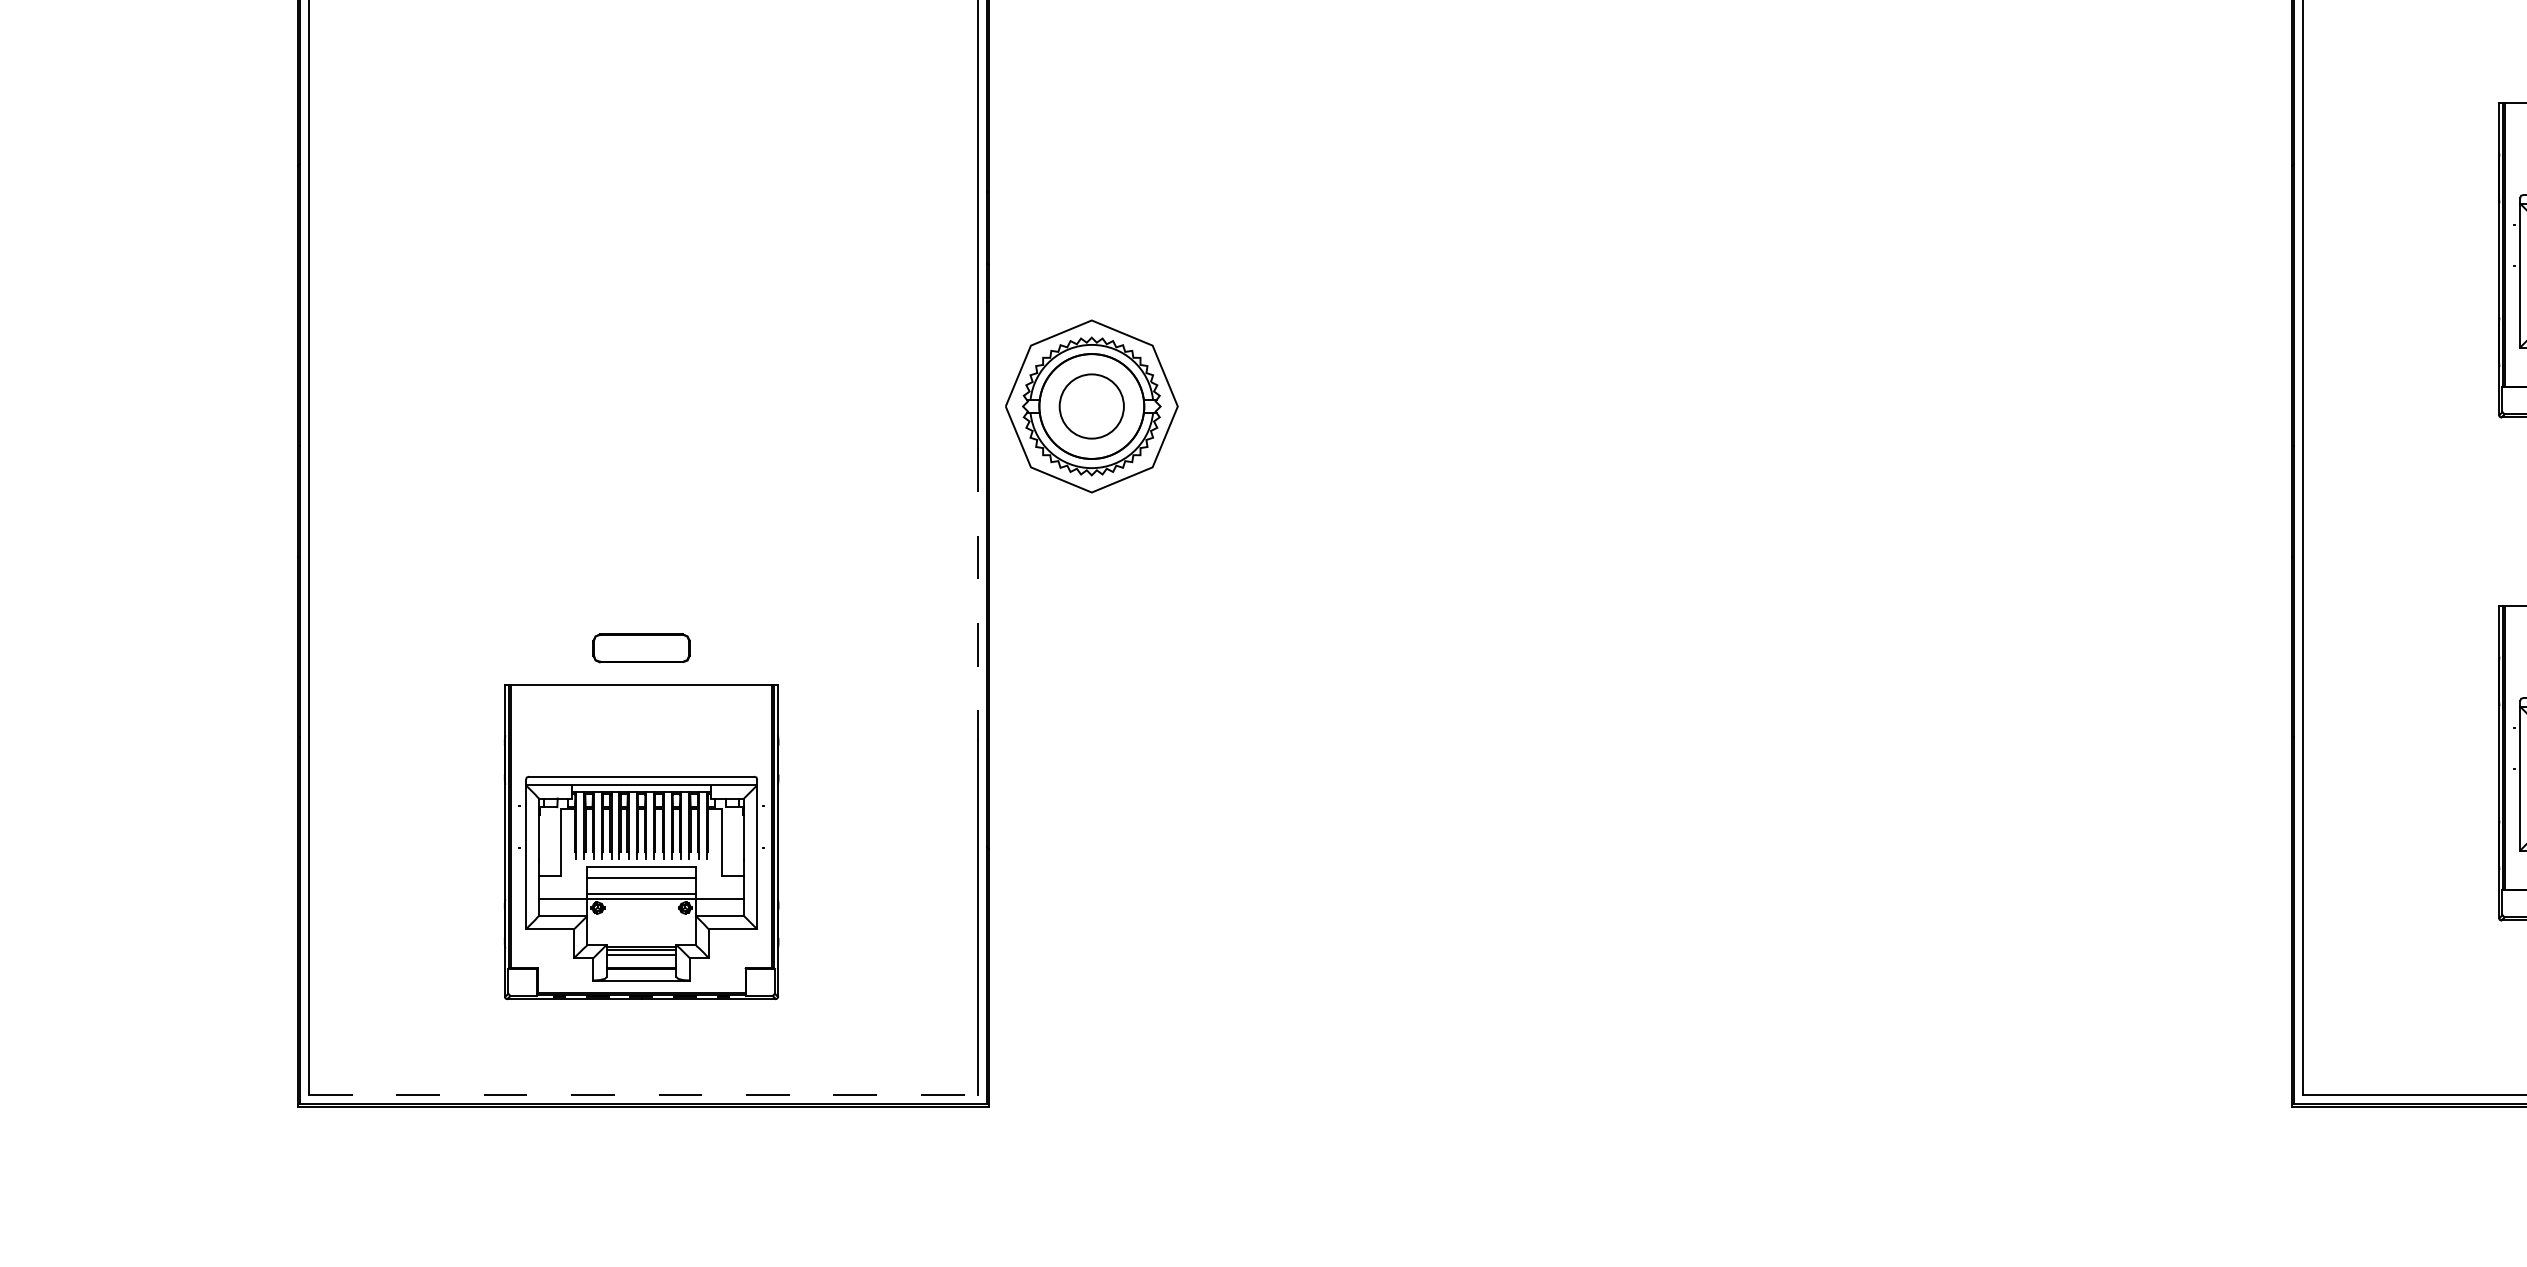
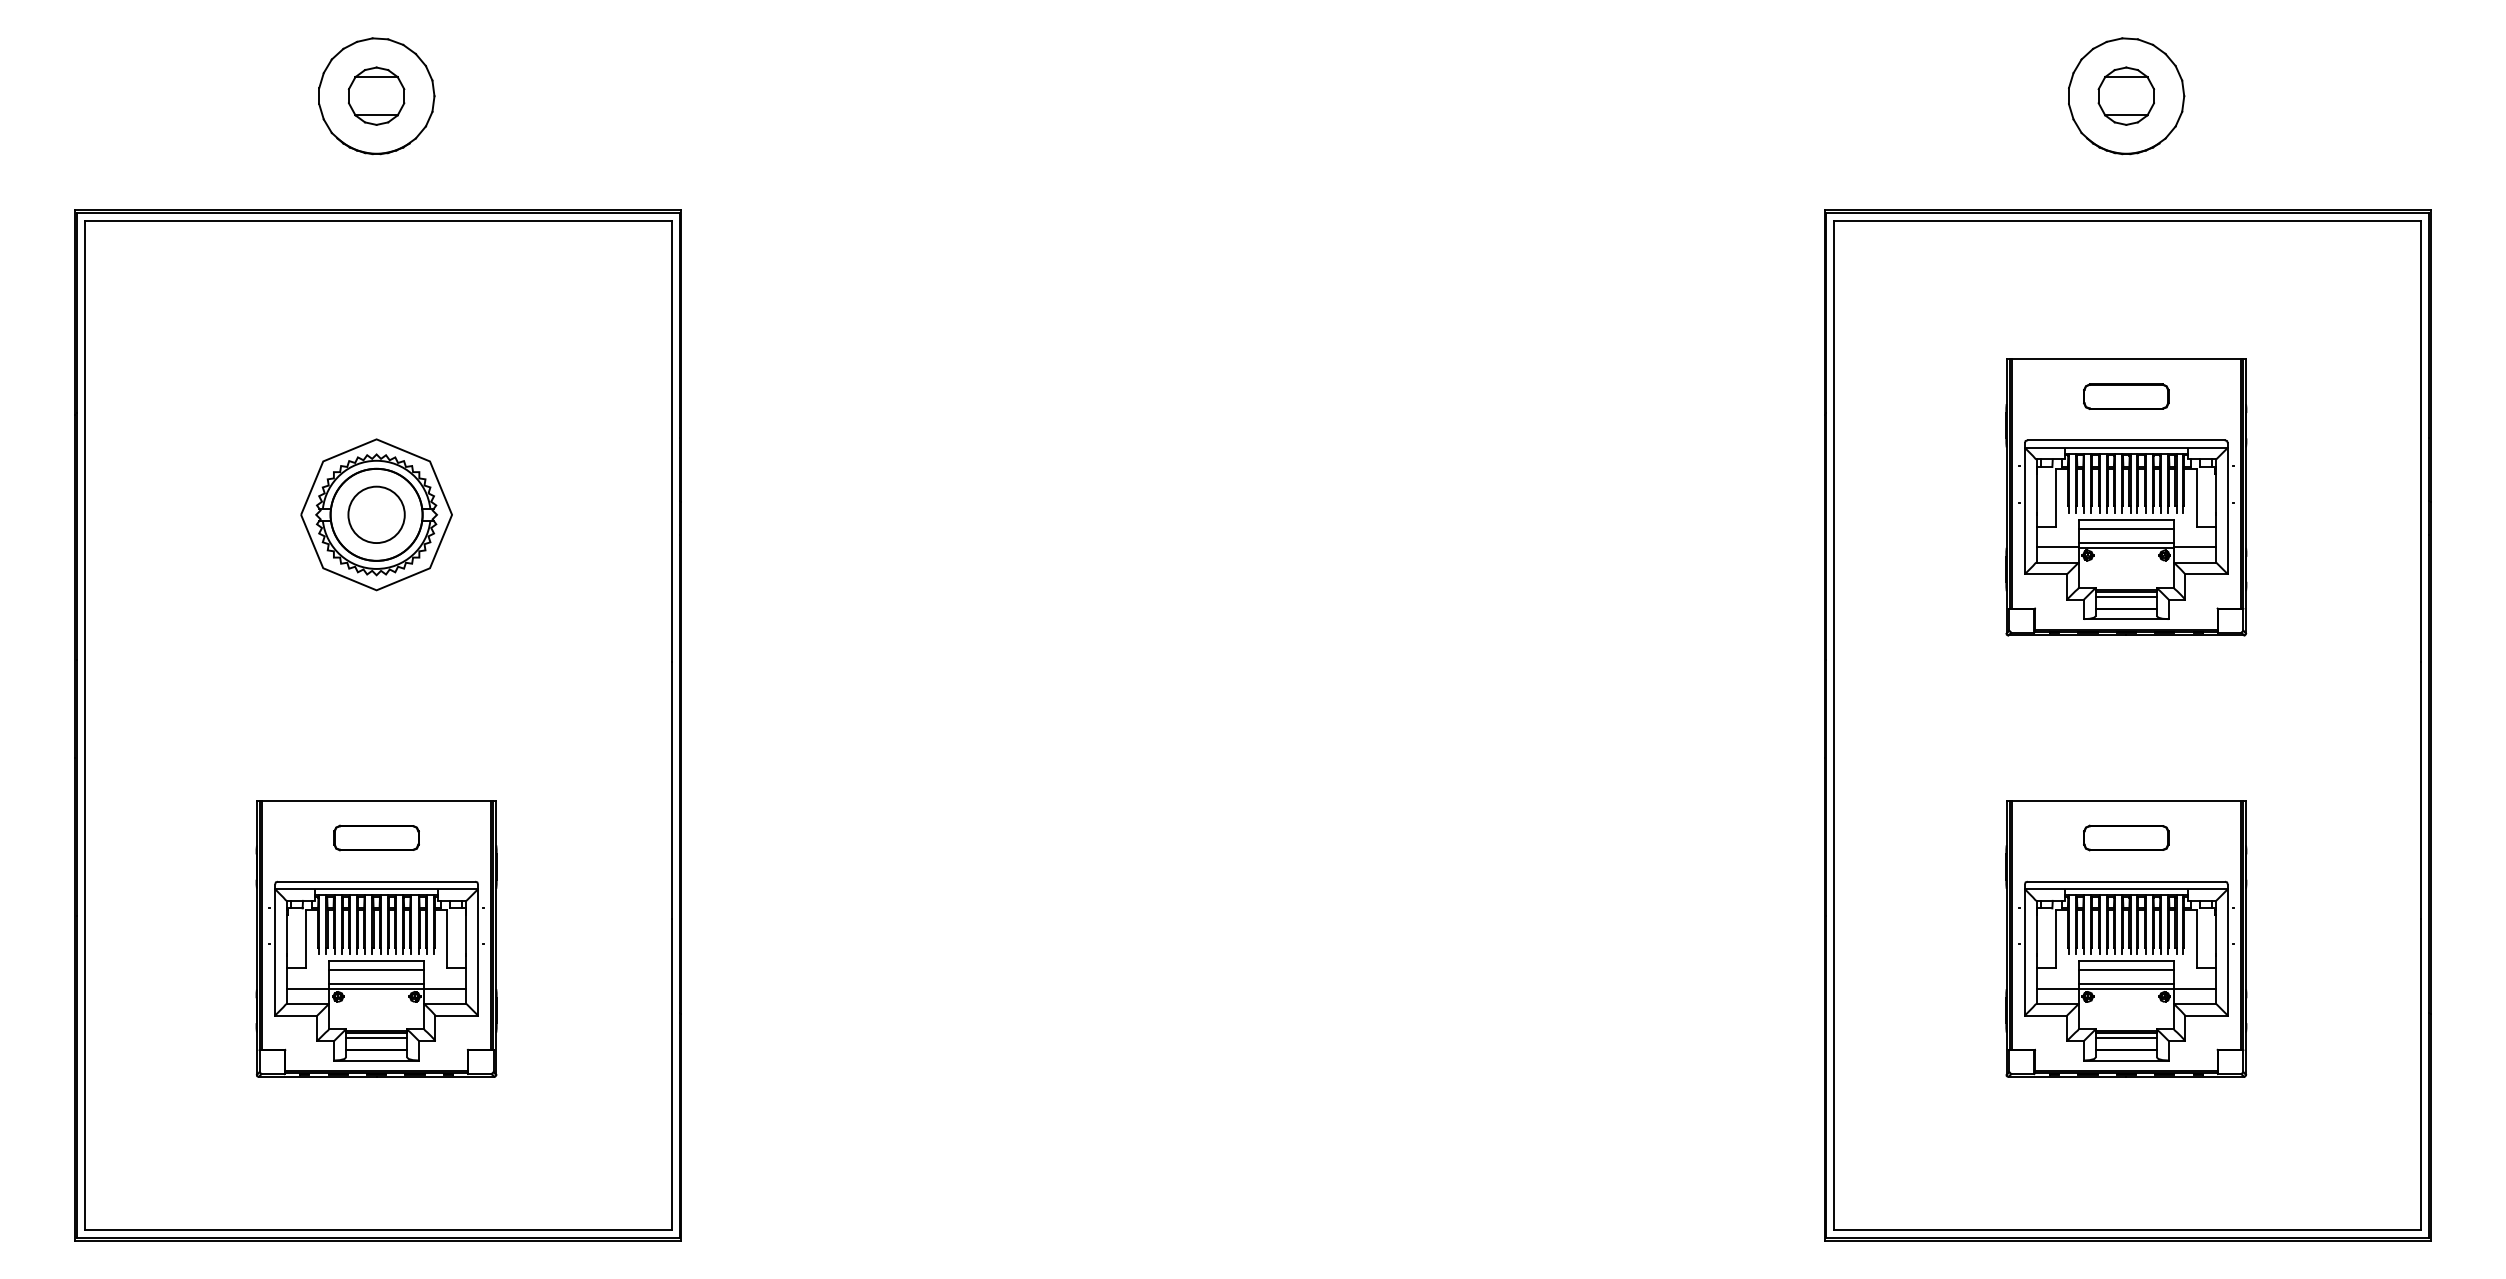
part: (1091, 406) -> (376, 514), moved
line: (977, 594) -> (671, 790), dashed -> solid
part: (641, 841) -> (376, 938), moved
line: (643, 1095) -> (378, 1230), dashed -> solid

